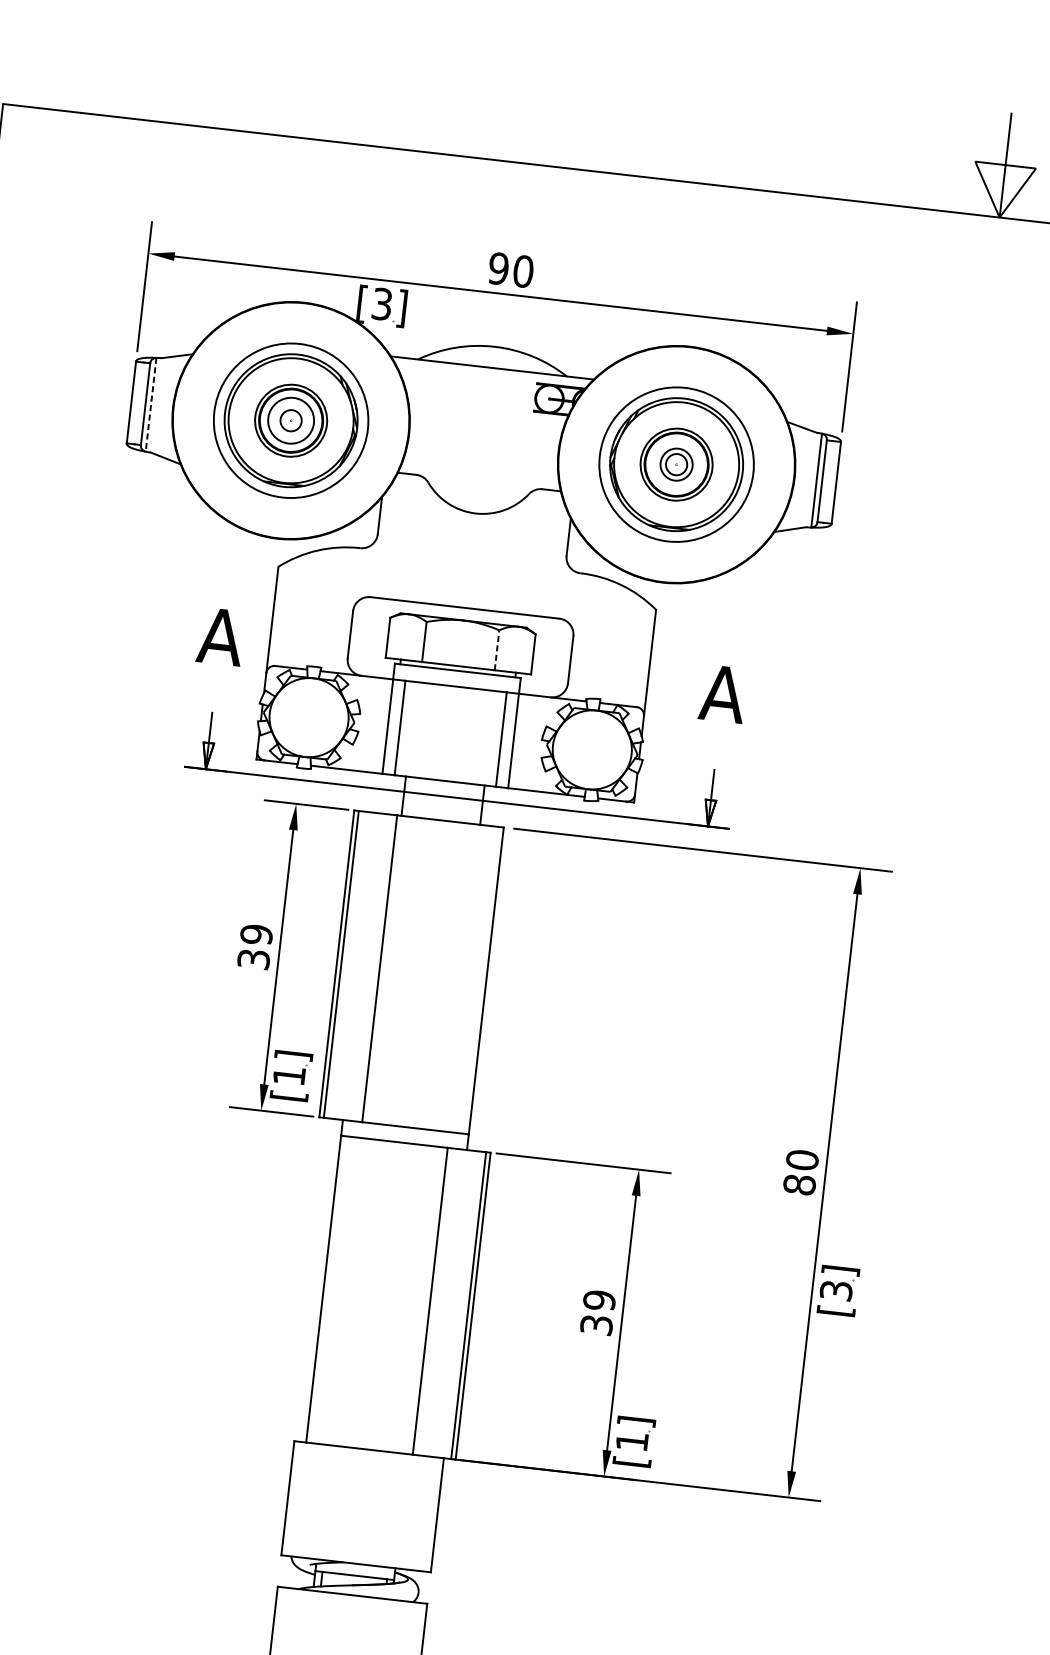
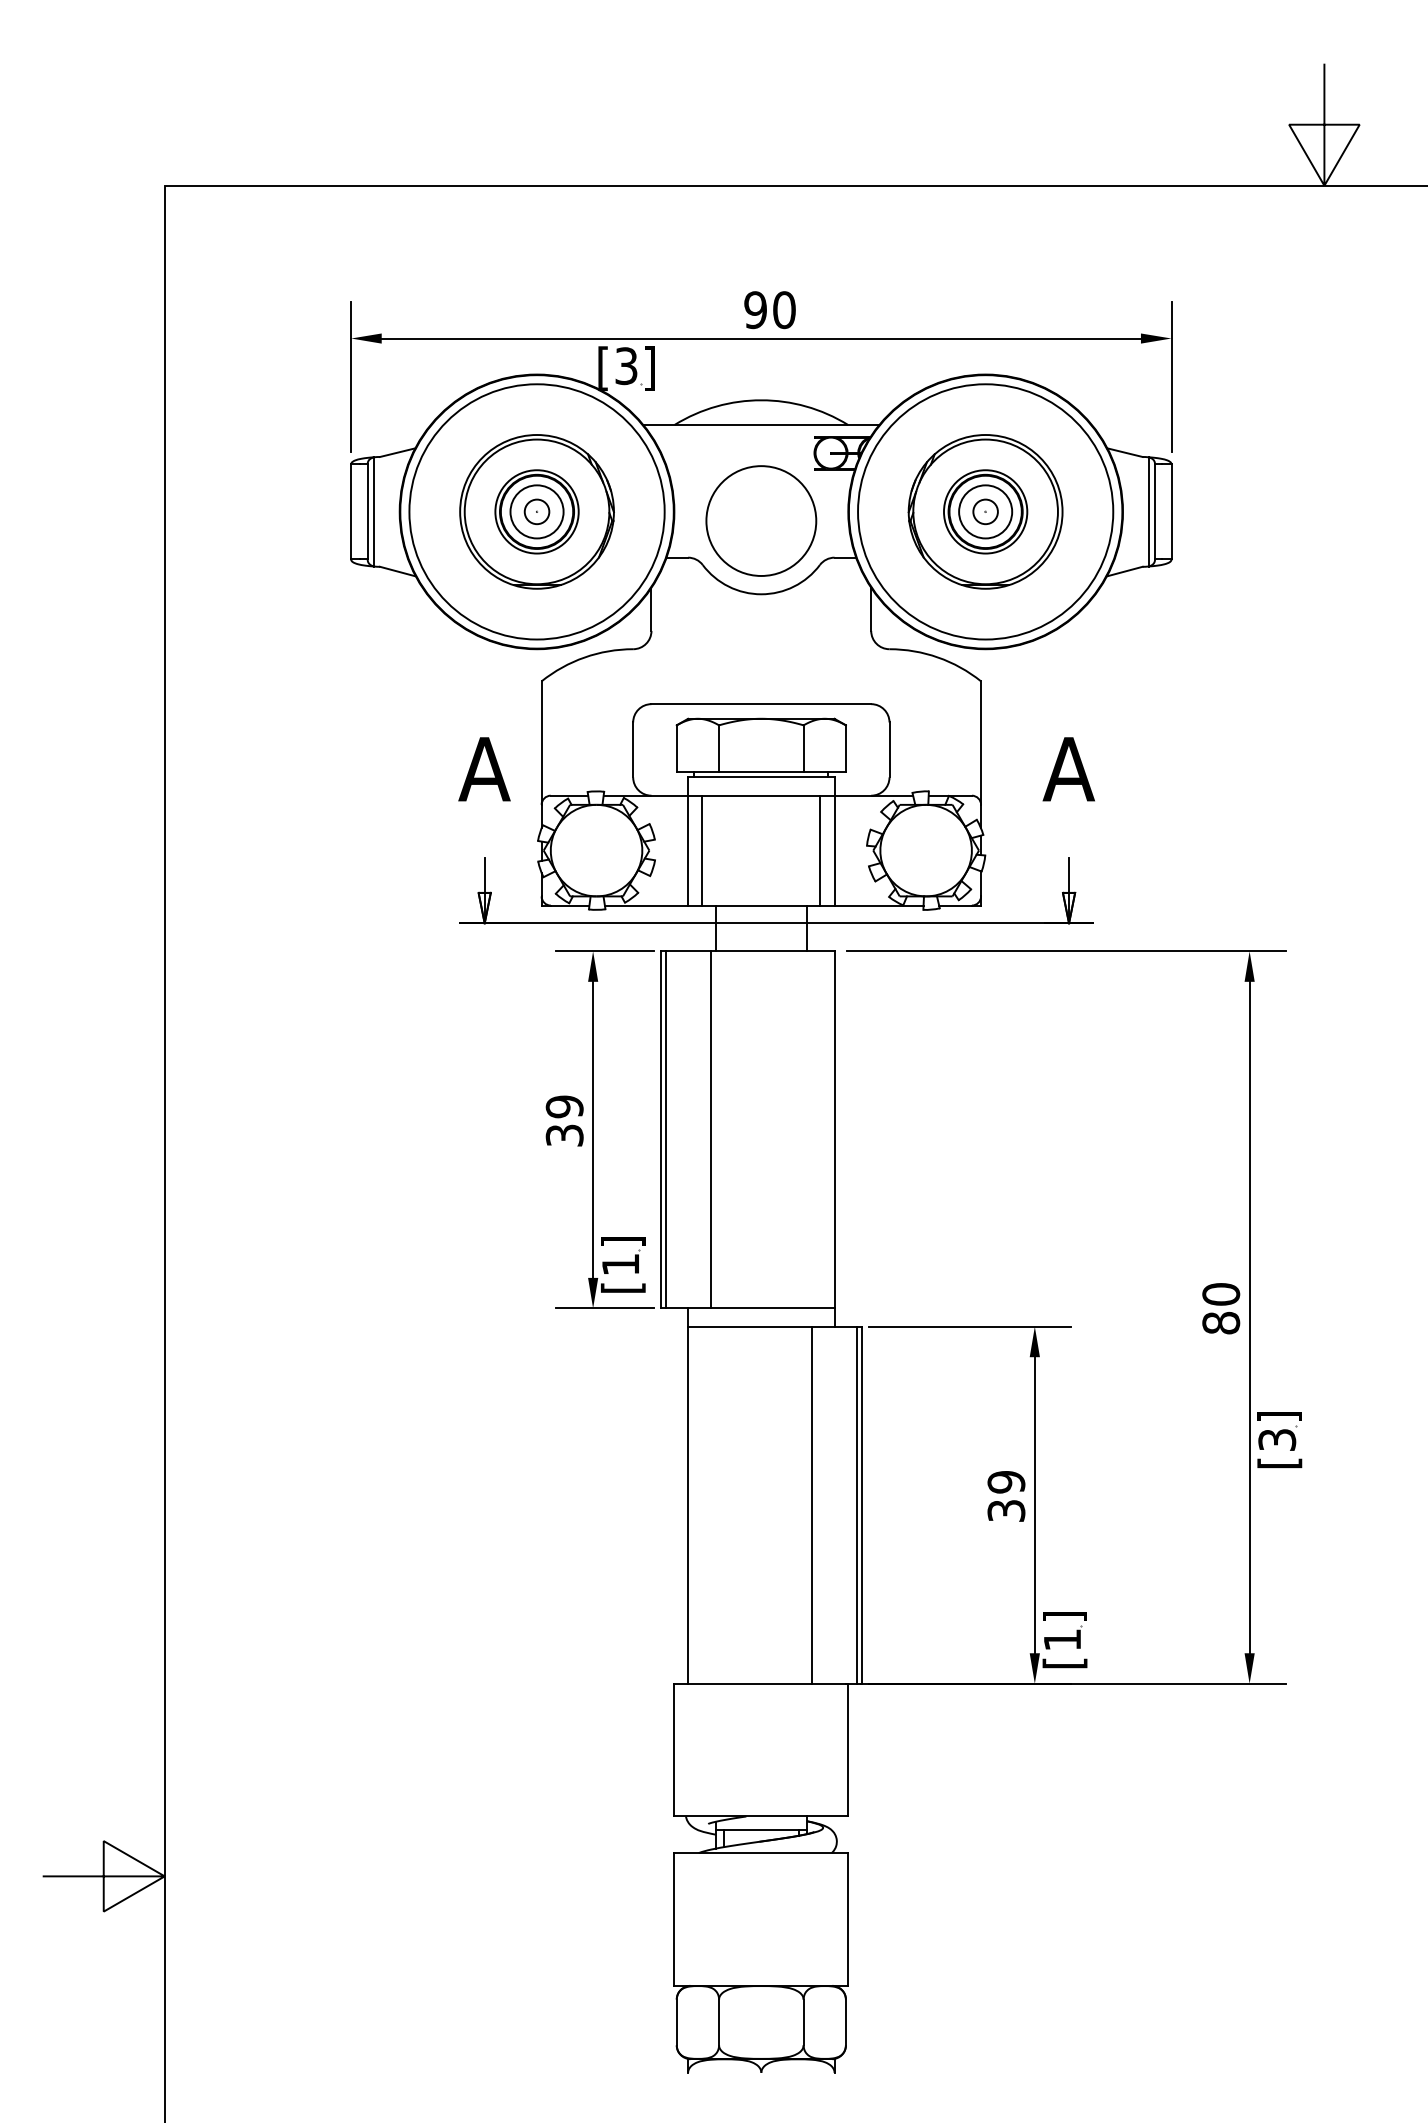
line: (151, 404) -> (374, 511), dashed -> solid
circle: (290, 420) -> (536, 511), size x1.43
circle: (483, 450) -> (761, 520), added
circle: (676, 464) -> (985, 511), size x1.43
circle: (676, 464) -> (985, 511), size x1.43
line: (496, 650) -> (803, 748), dashed -> solid

